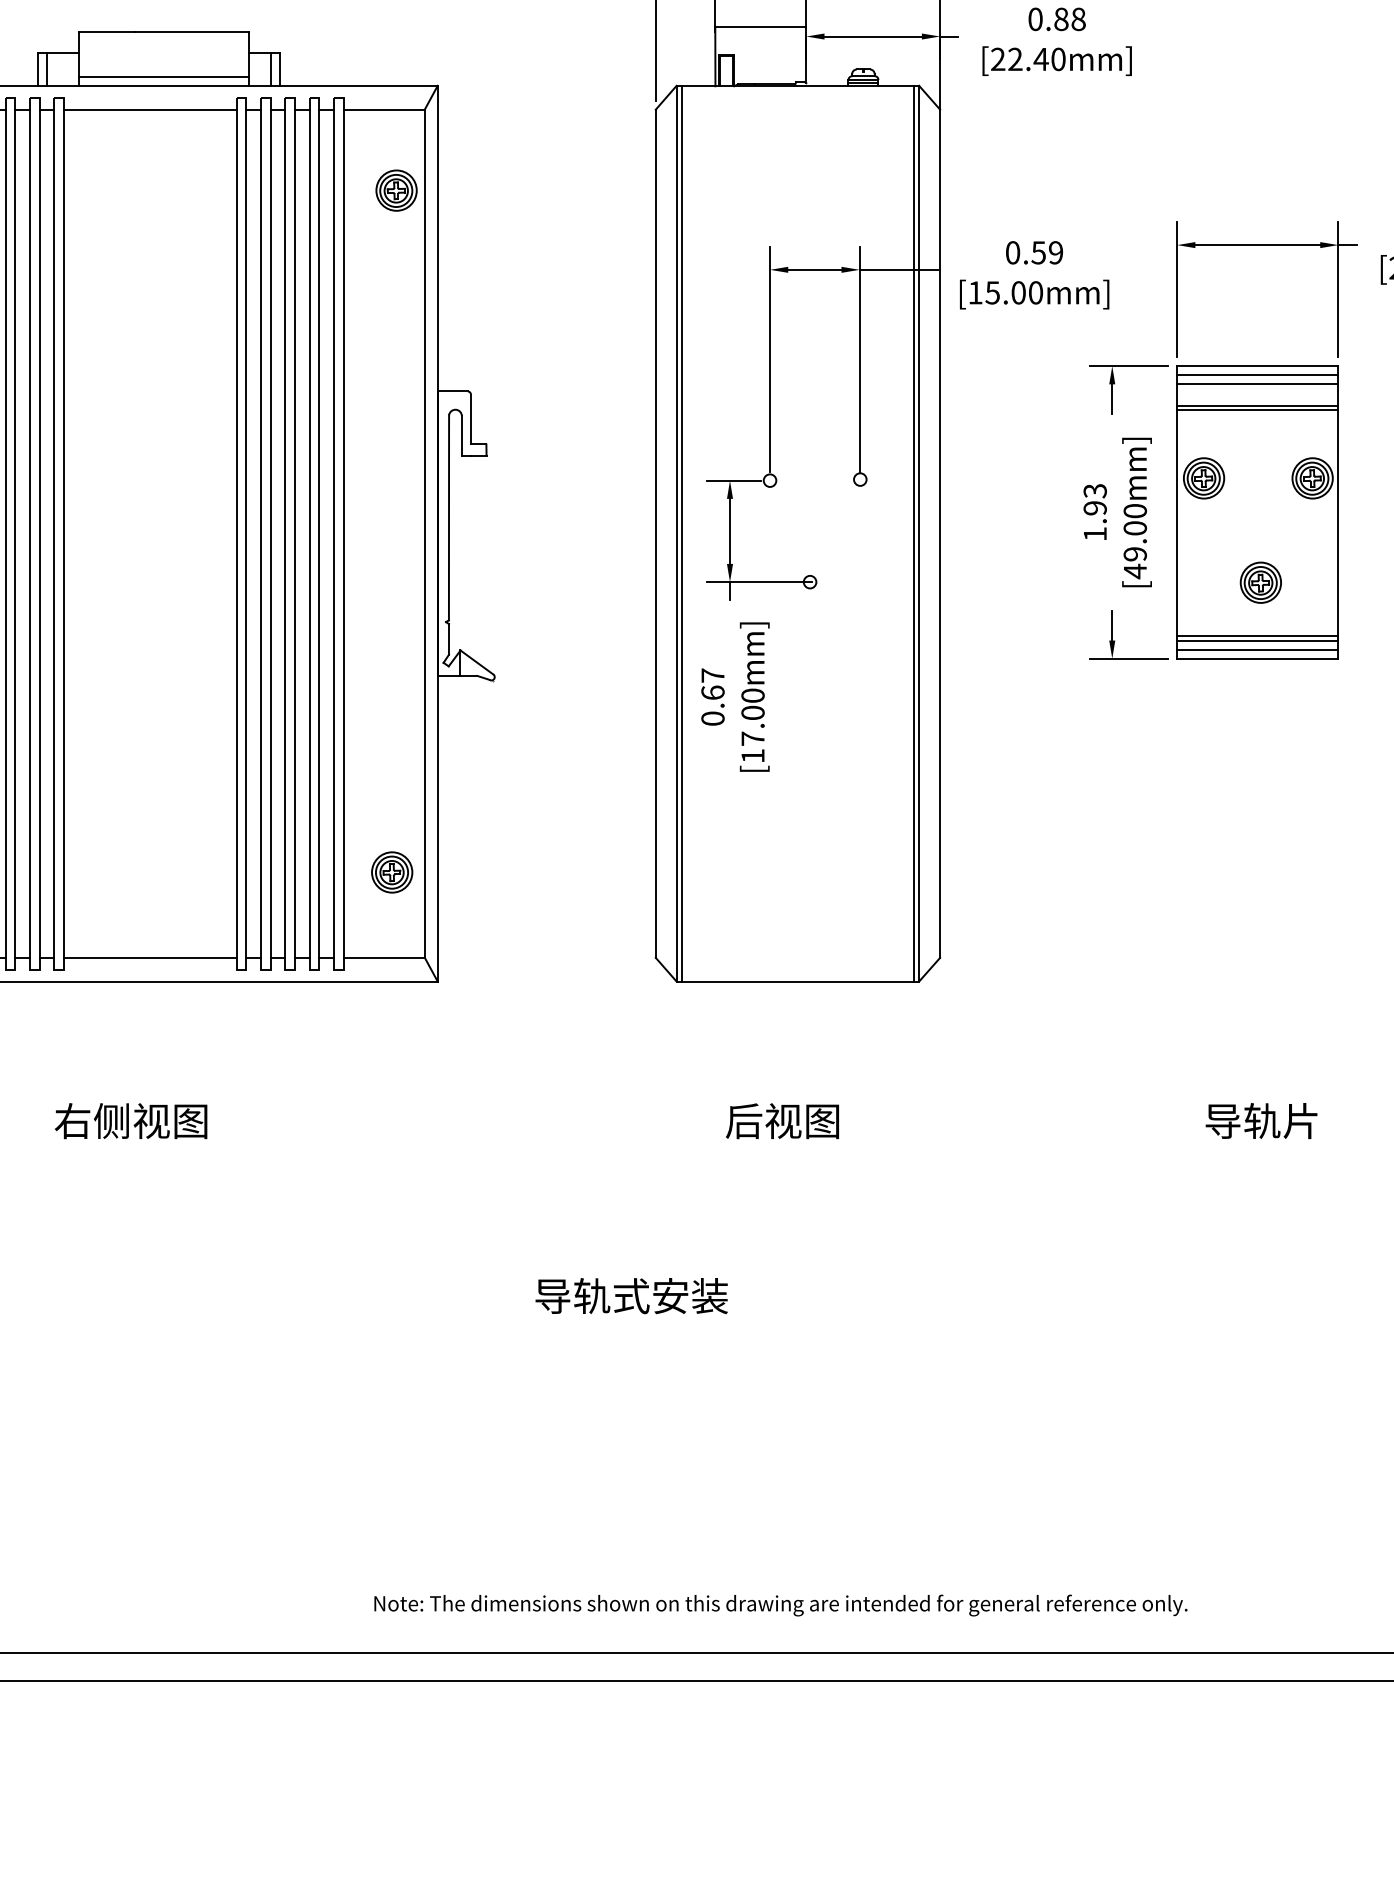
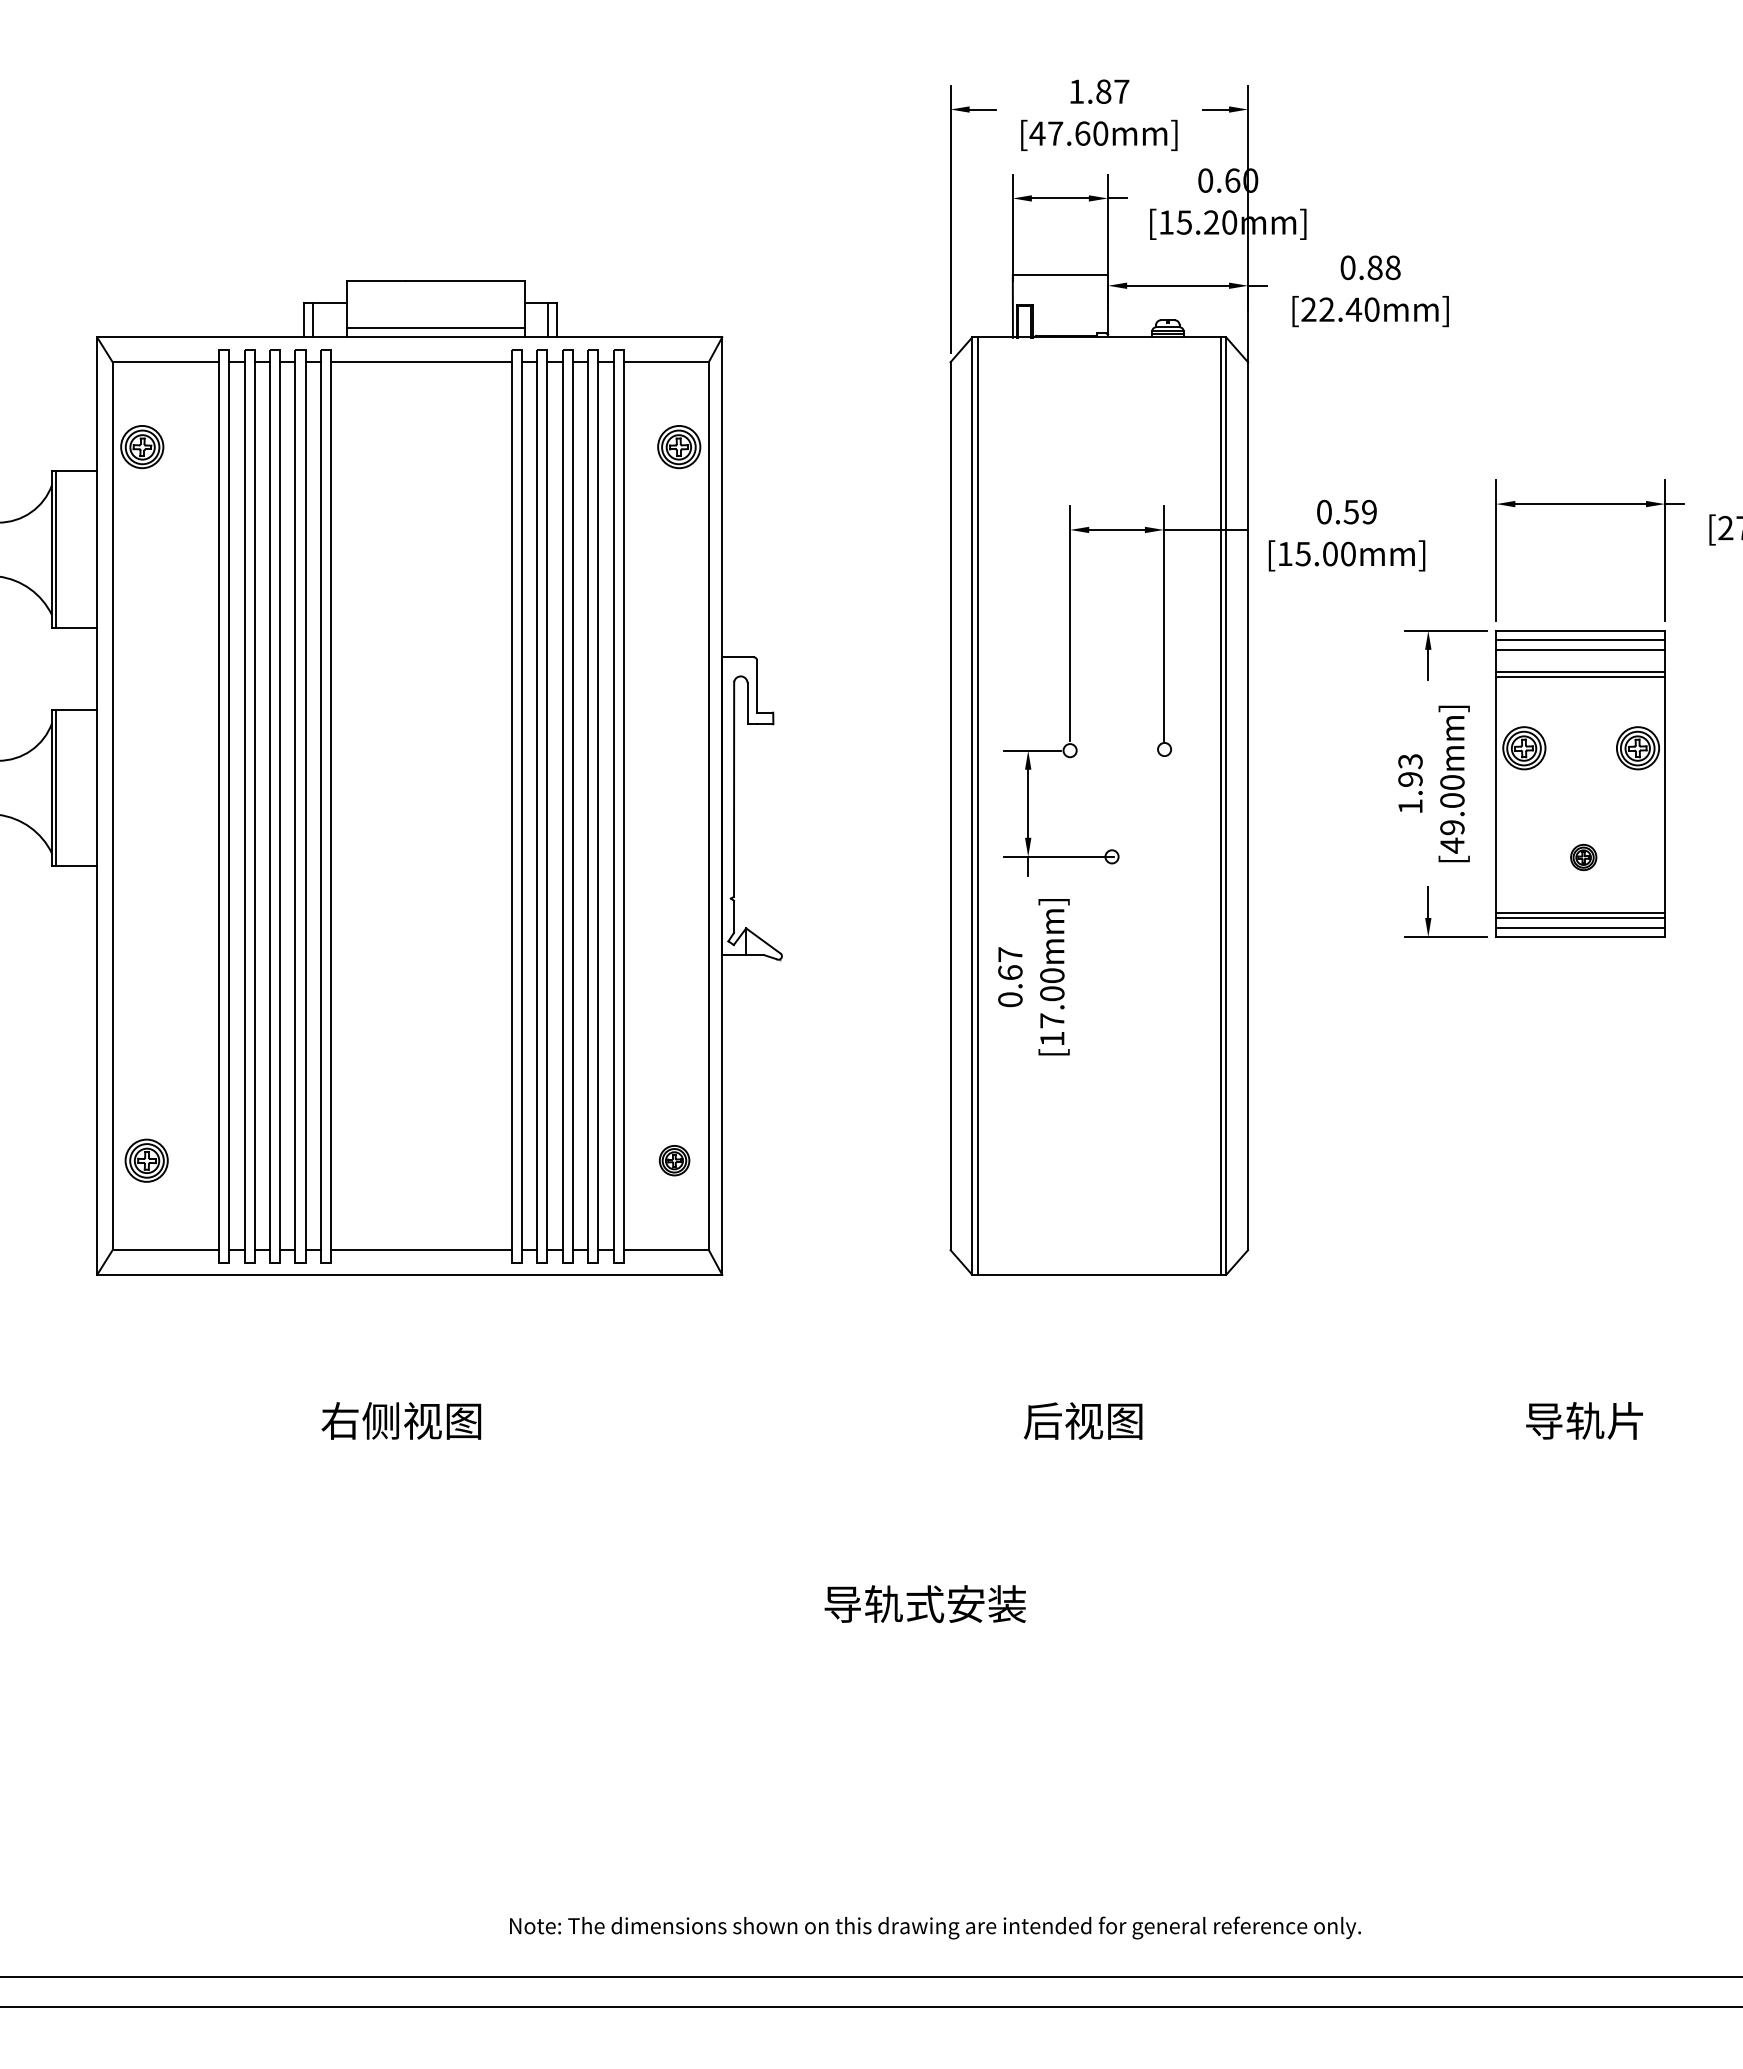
part: (1260, 582) -> (1583, 857), size x0.6
part: (392, 872) -> (674, 1160), size x0.7
text: (780, 1605) -> (935, 1927), moved

